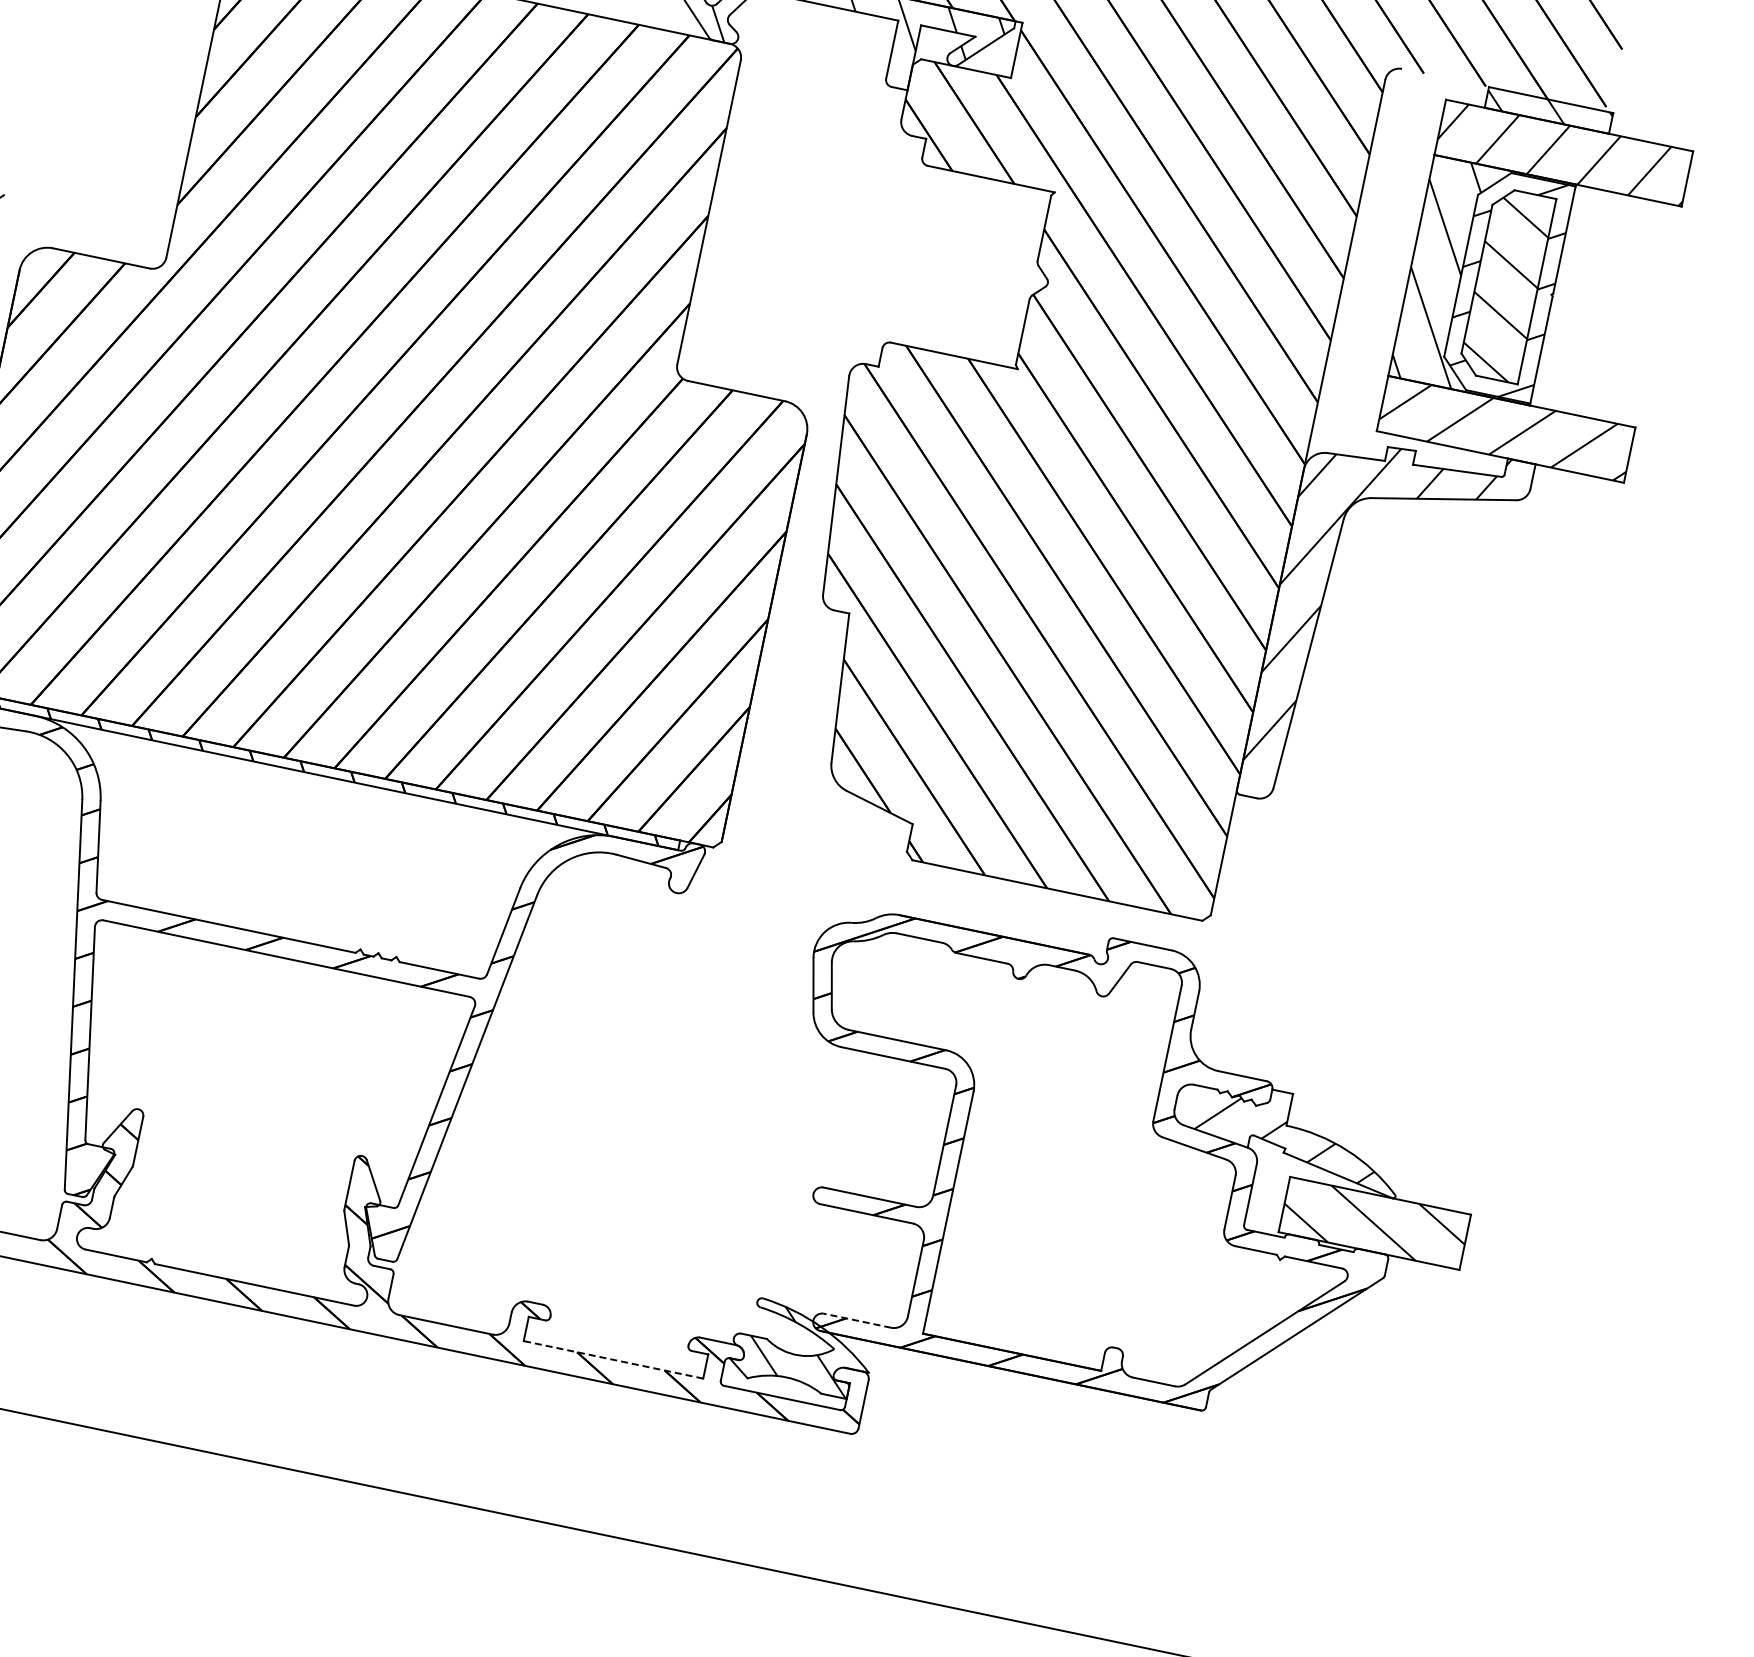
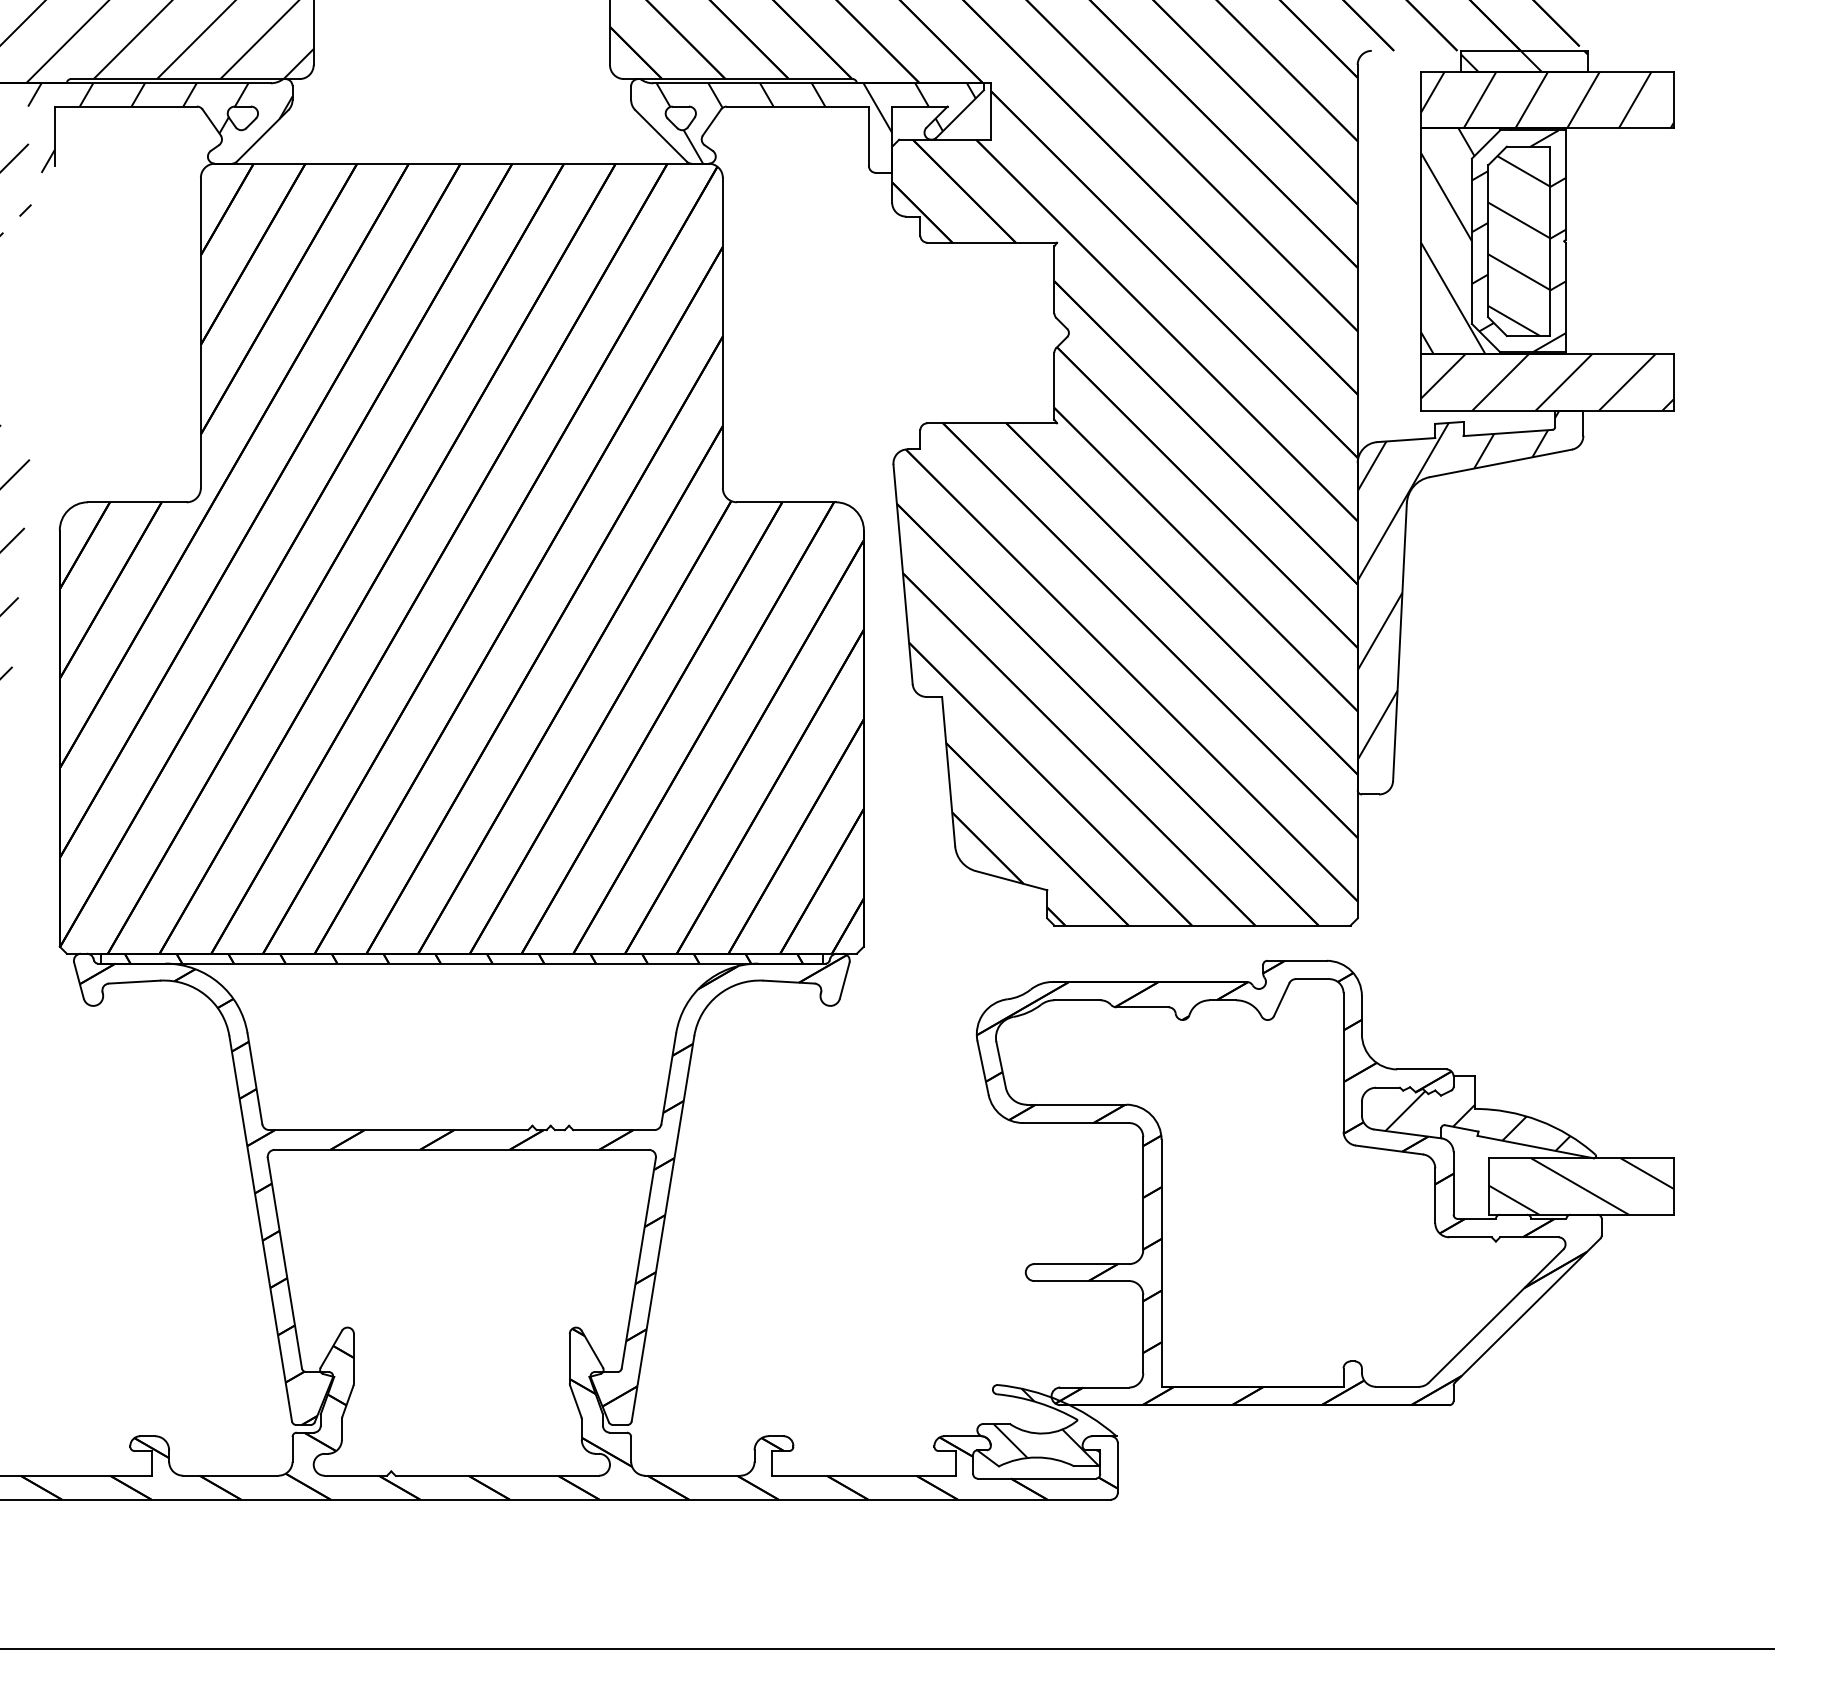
line: (857, 1320) -> (1094, 1387), dashed -> solid
line: (613, 1359) -> (863, 1475), dashed -> solid

